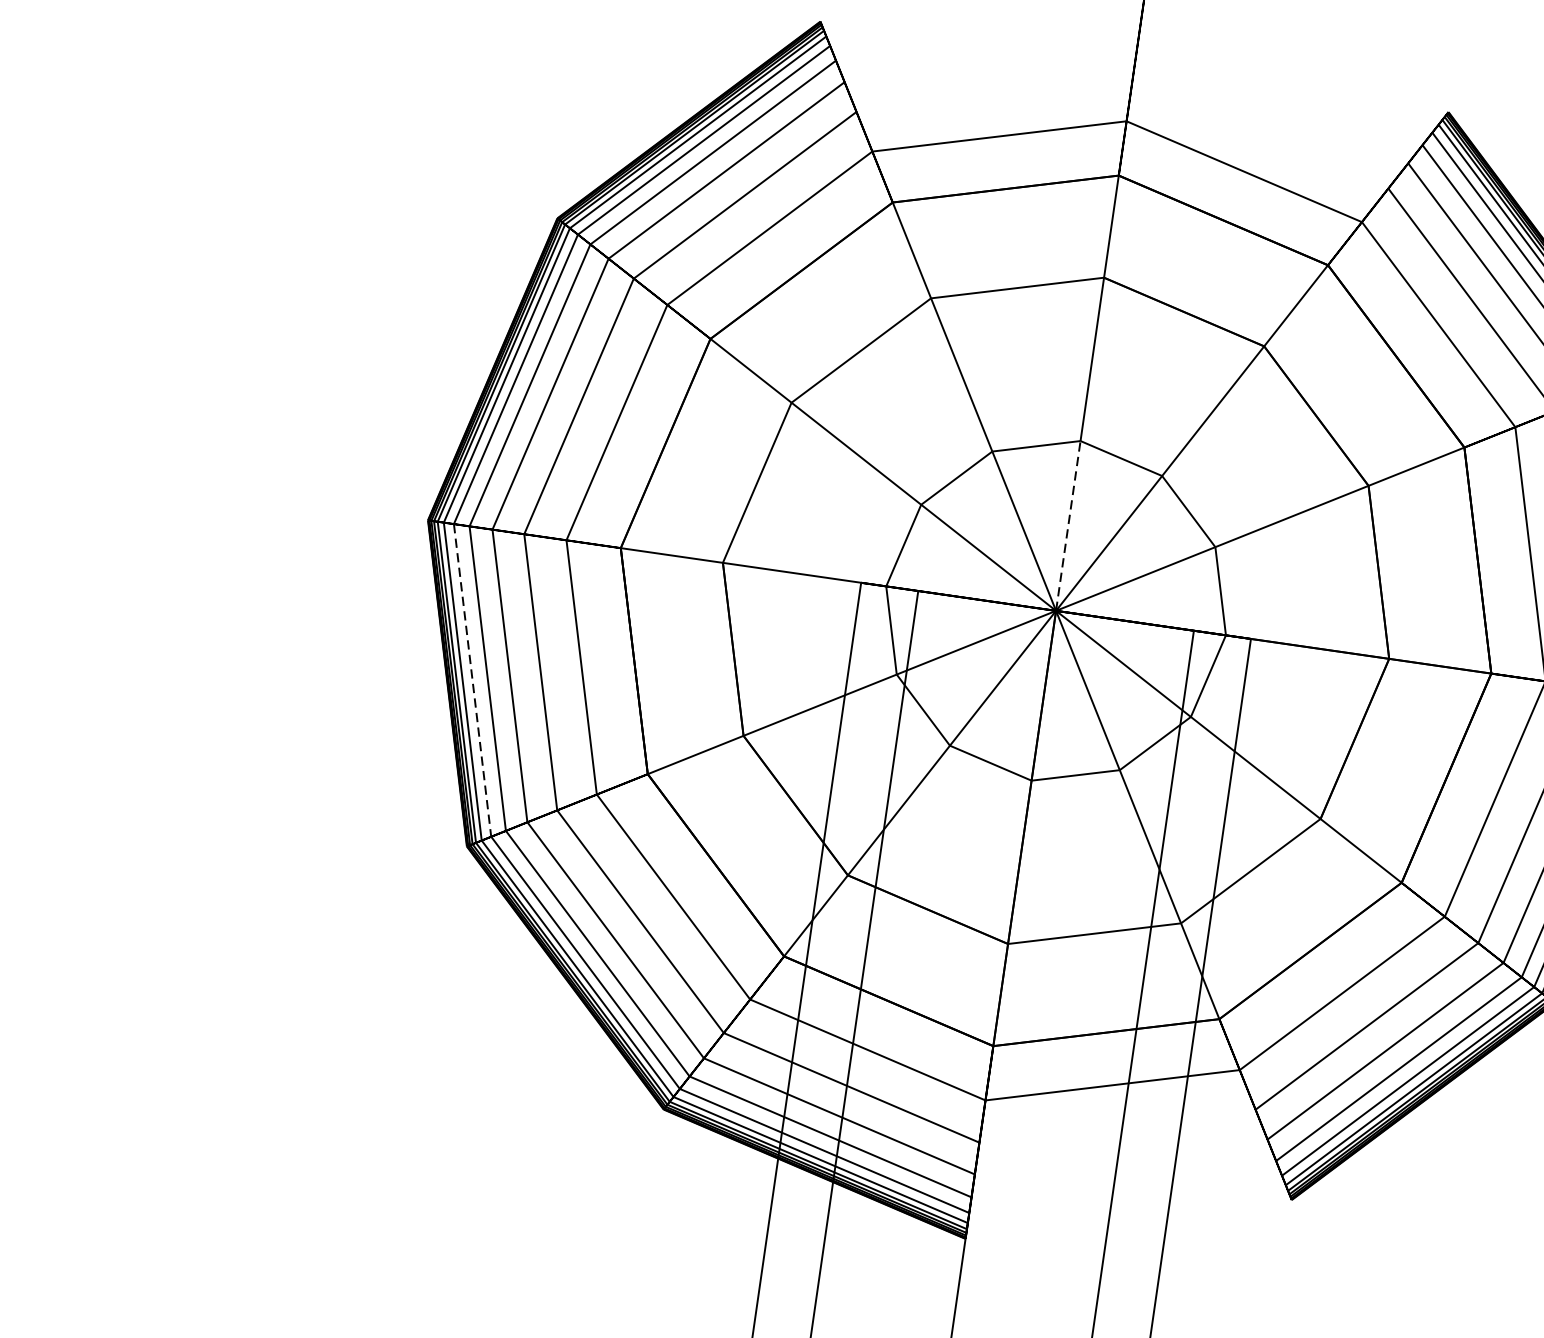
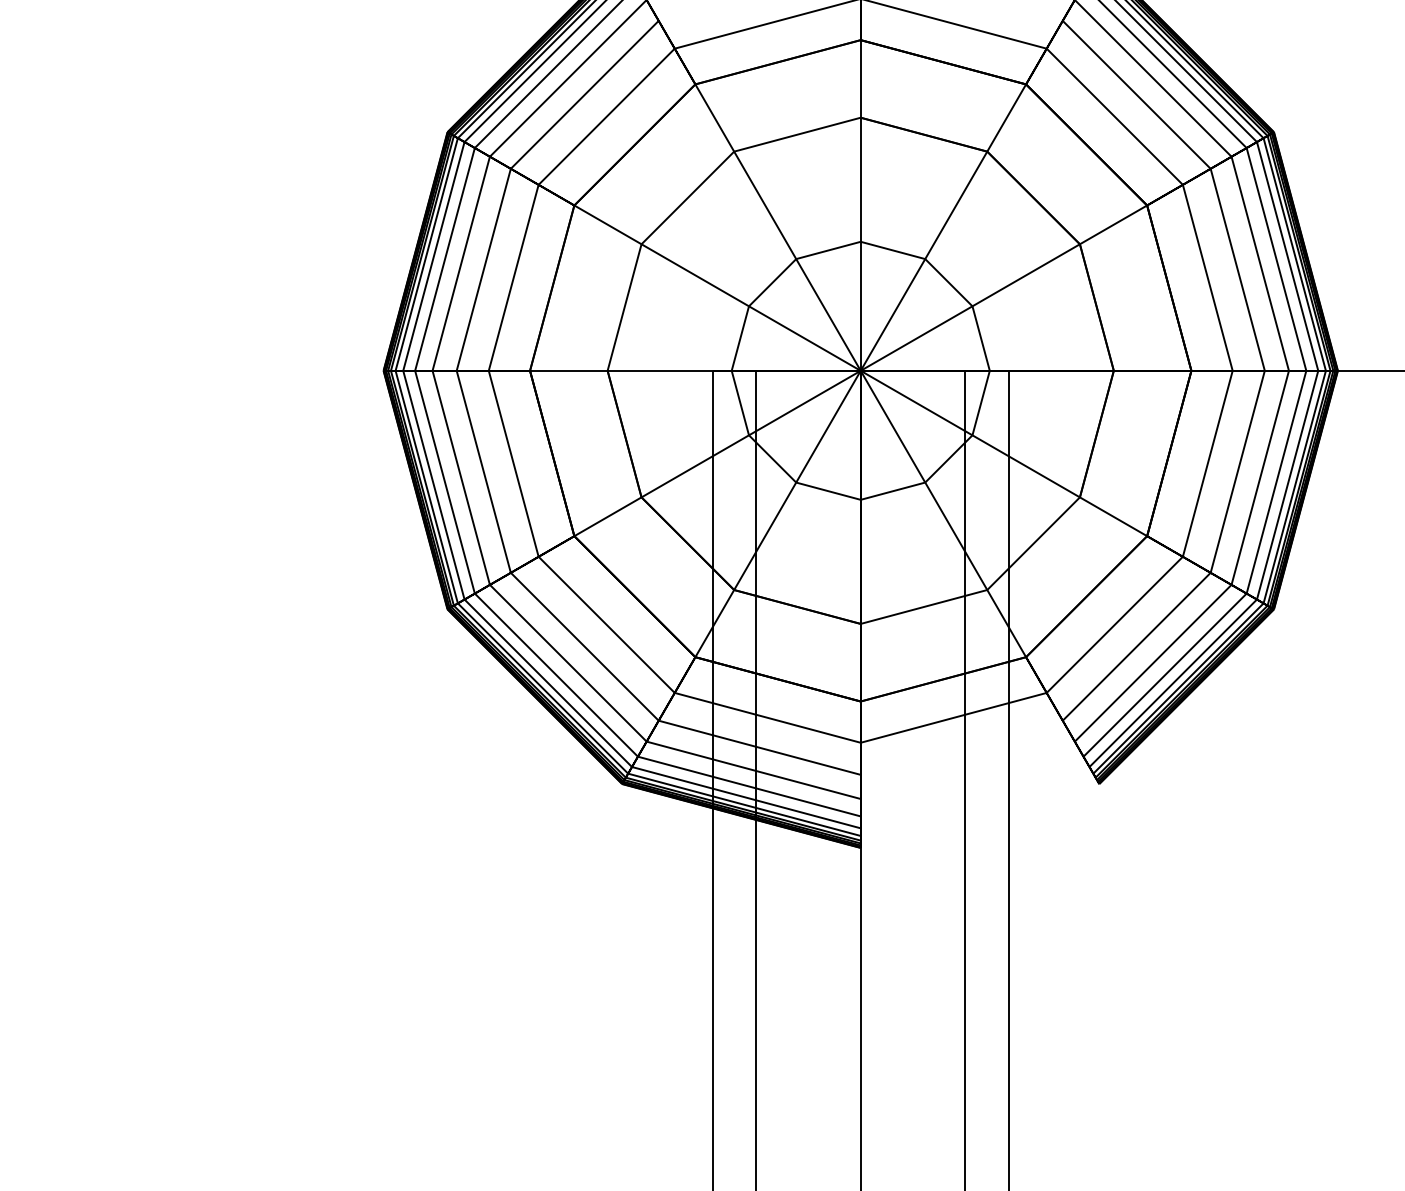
line: (1067, 526) -> (860, 306), dashed -> solid
line: (473, 680) -> (434, 485), dashed -> solid

